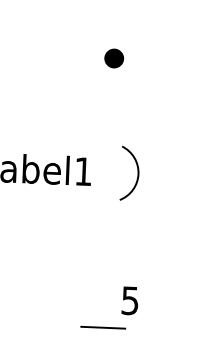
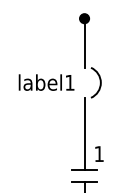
line: (112, 106) -> (84, 45), added
line: (105, 263) -> (84, 133), added
text: (128, 301) -> (98, 154), 5 -> 1

